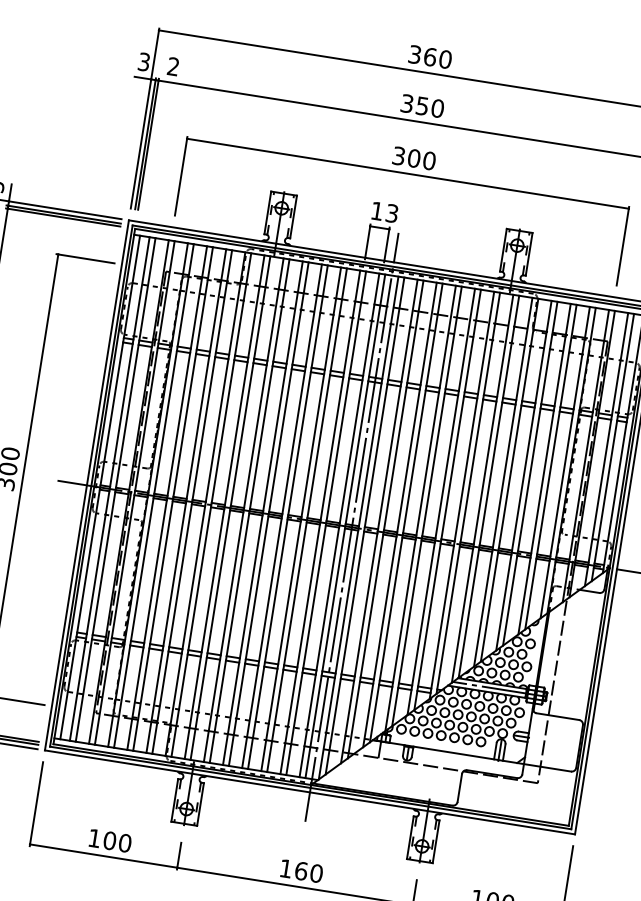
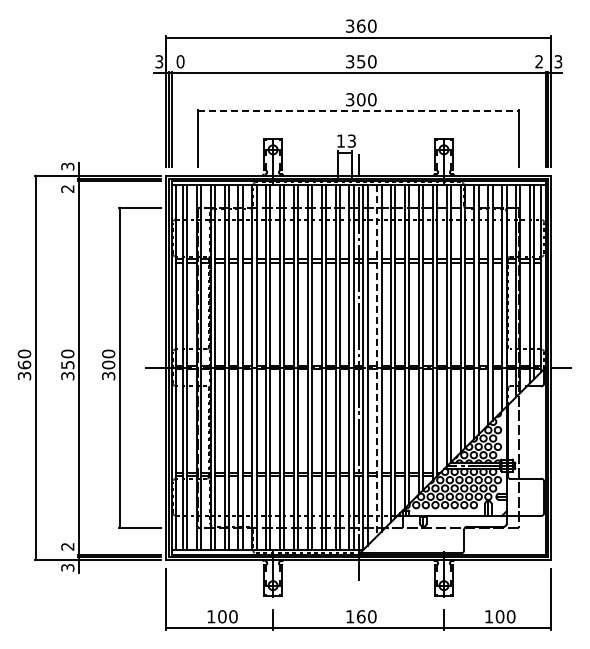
text: (173, 66) -> (180, 61), 2 -> 0
line: (409, 174) -> (359, 111), solid -> dashed
line: (379, 522) -> (377, 361), solid -> dashed

